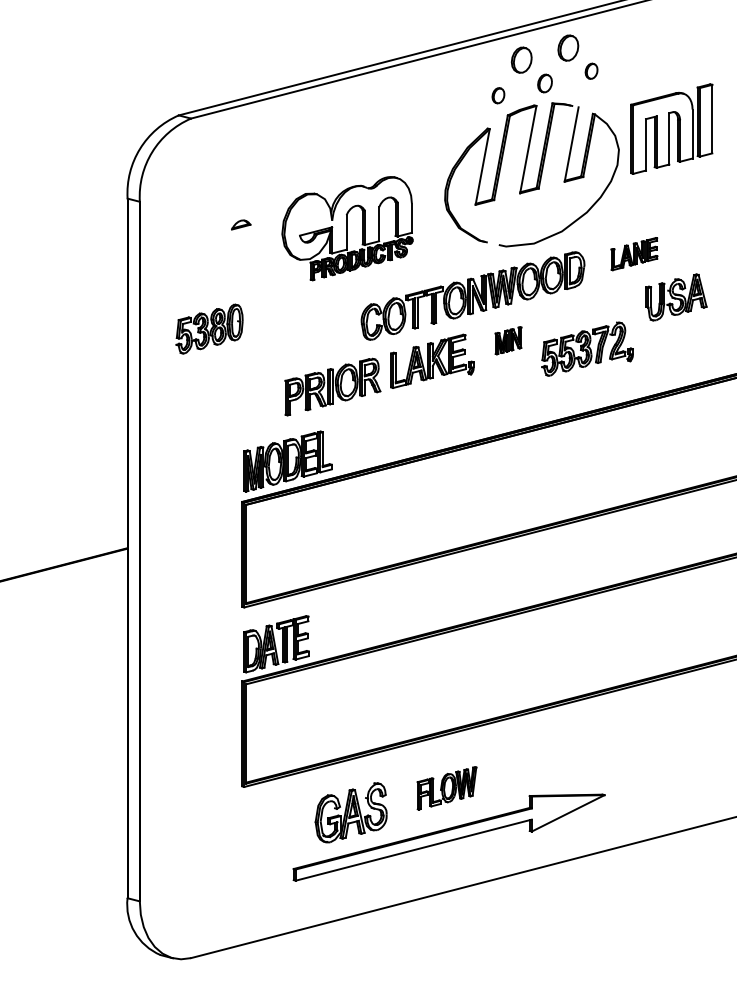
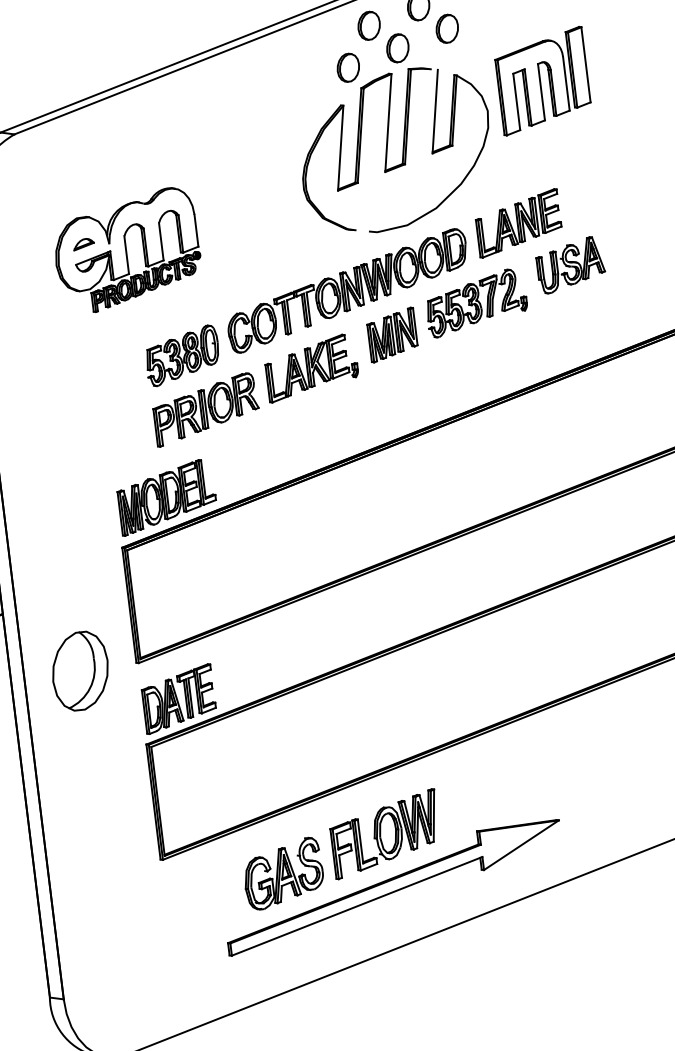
part: (591, 70) -> (447, 27), size x1.67
part: (544, 83) -> (397, 48), size x1.43
part: (498, 95) -> (348, 67), size x1.67
part: (347, 228) -> (127, 250), moved
part: (634, 253) -> (518, 222), size x1.67
part: (209, 328) -> (182, 355), moved
part: (508, 340) -> (392, 334), size x1.67
part: (587, 348) -> (476, 302), moved
part: (190, 608) -> (79, 671), added
part: (446, 788) -> (384, 834), size x1.67

